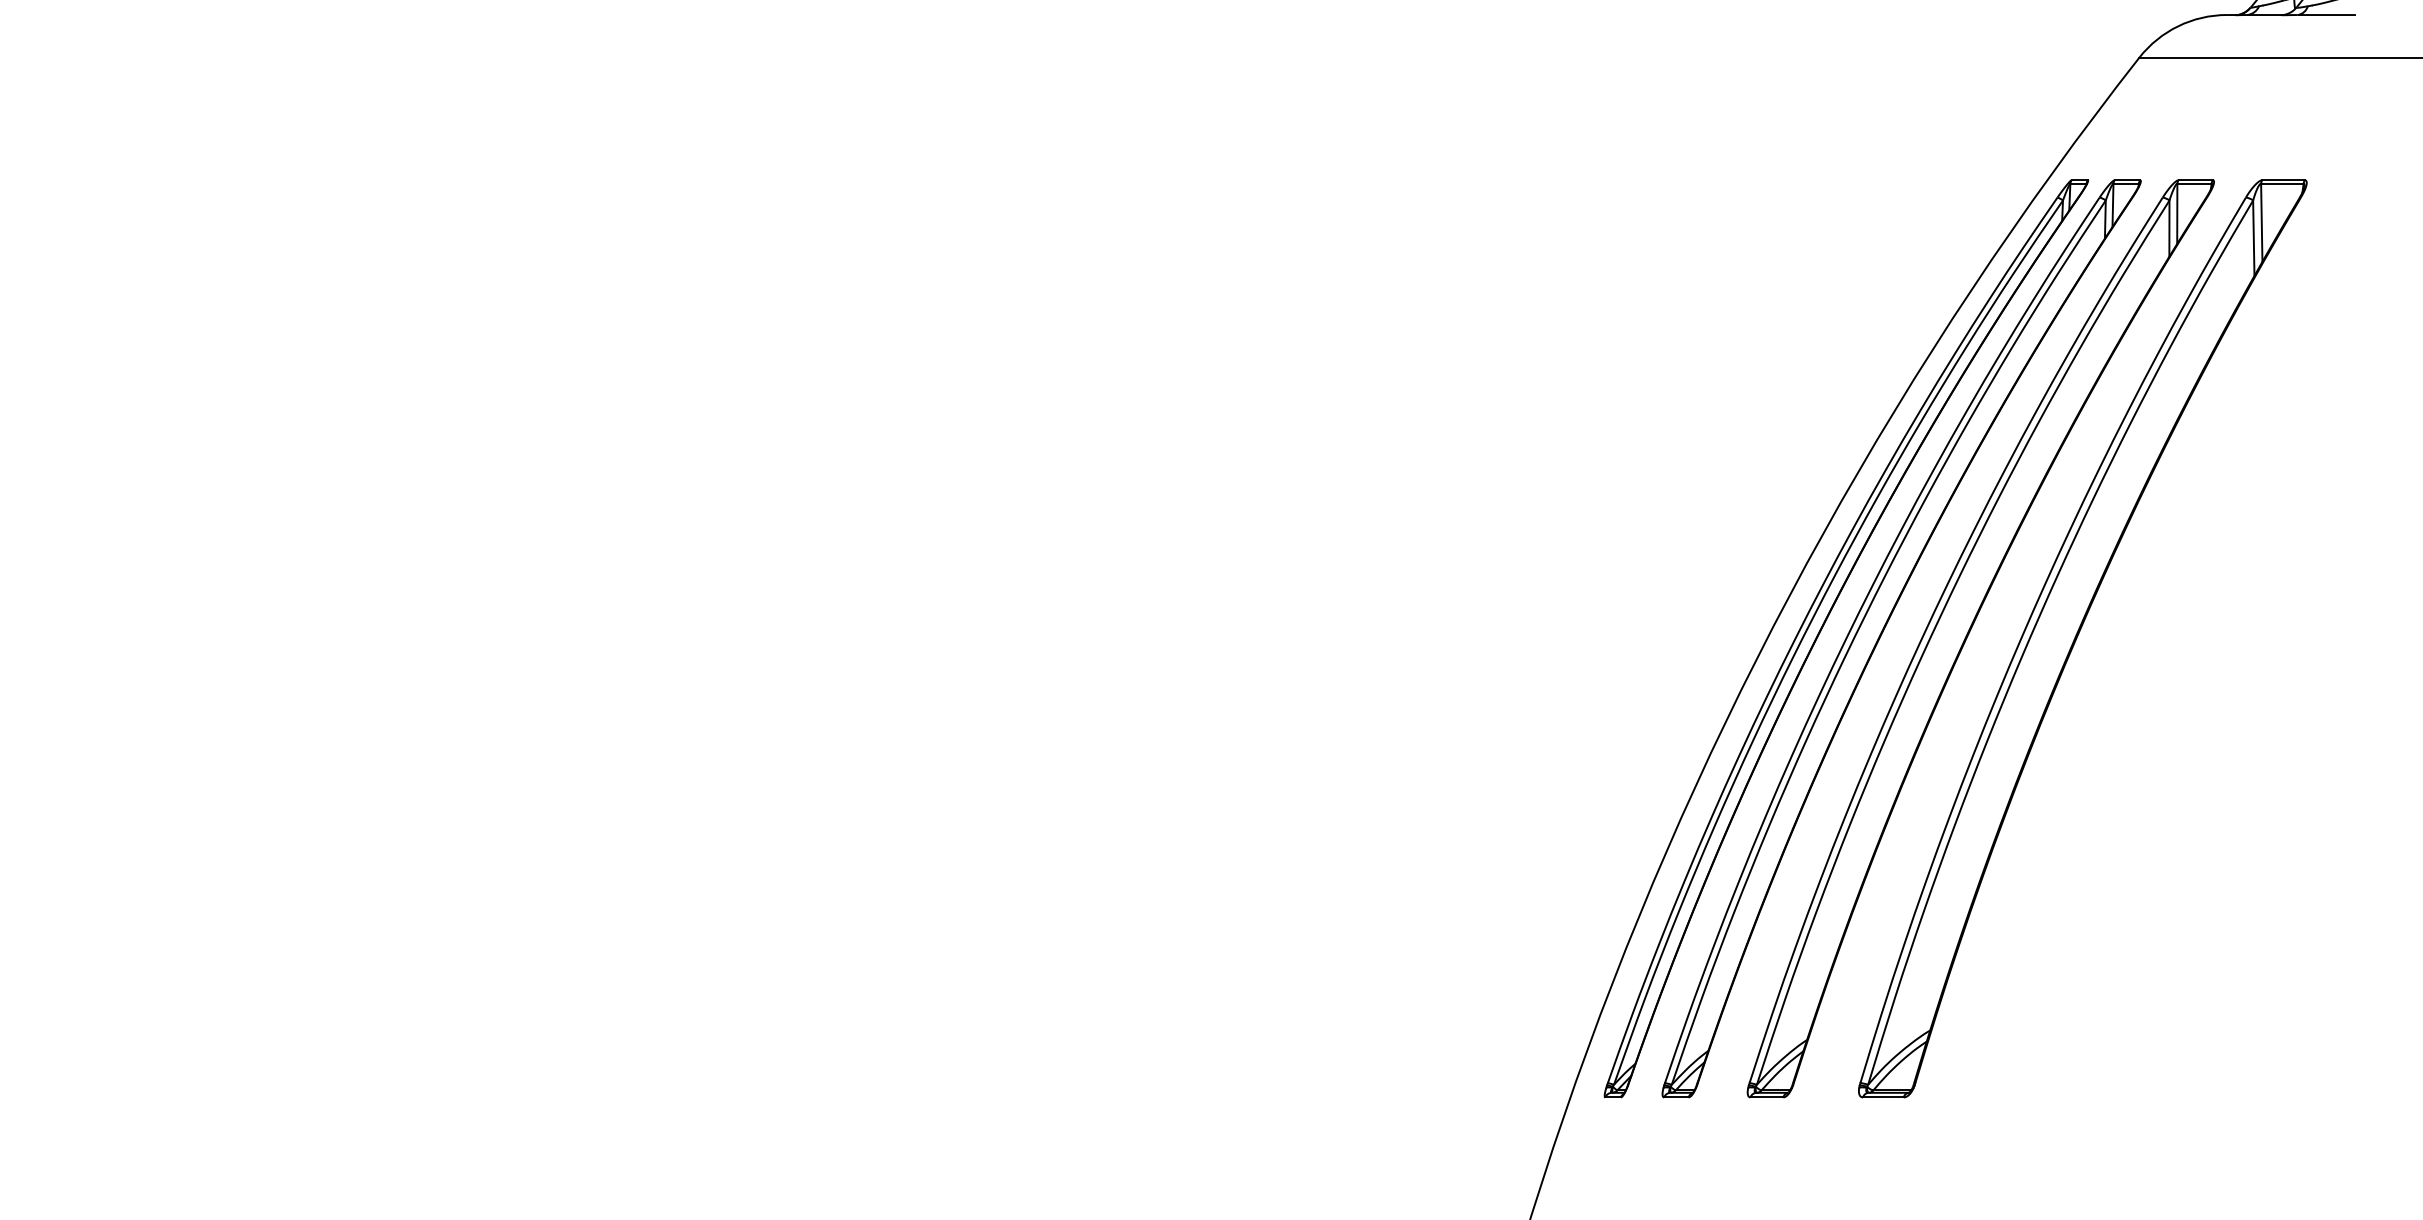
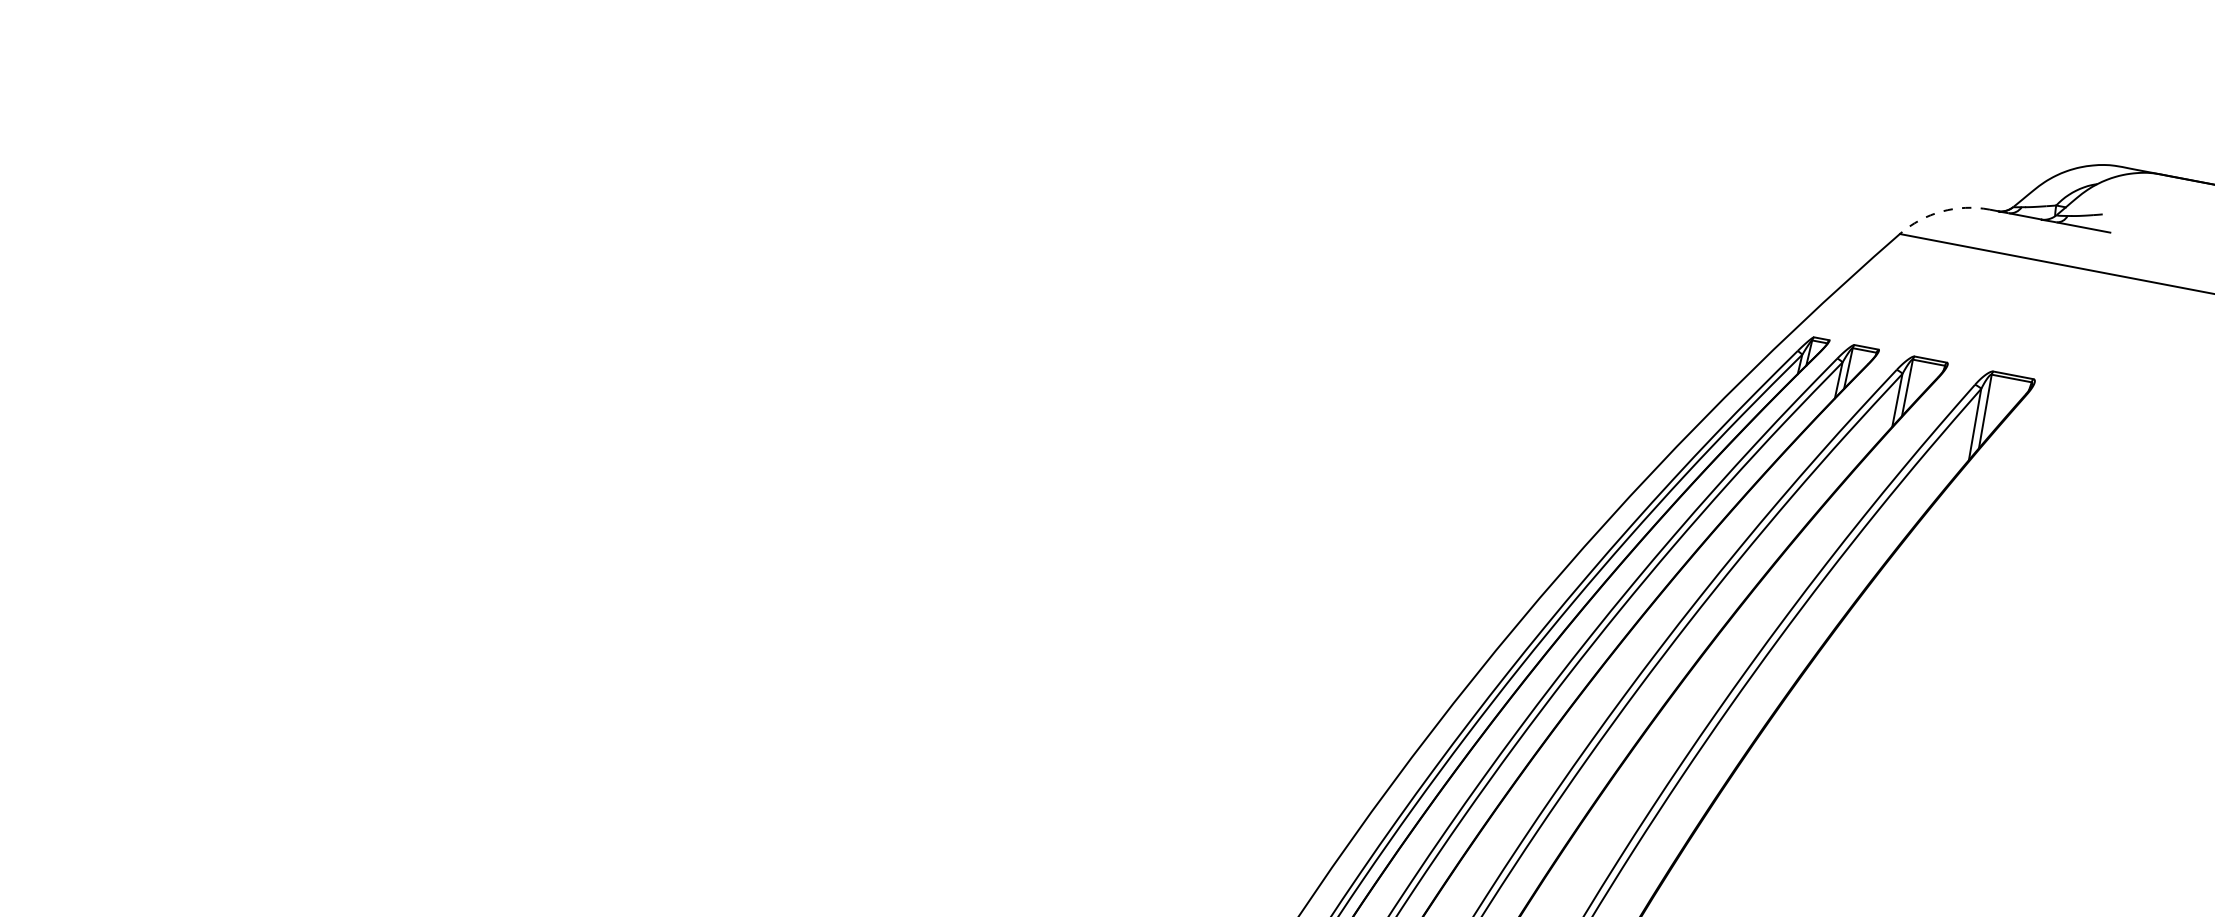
arc: (2178, 26) -> (1942, 211), solid -> dashed

